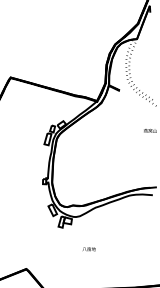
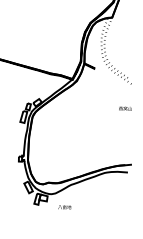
text: (89, 249) -> (65, 207), moved

